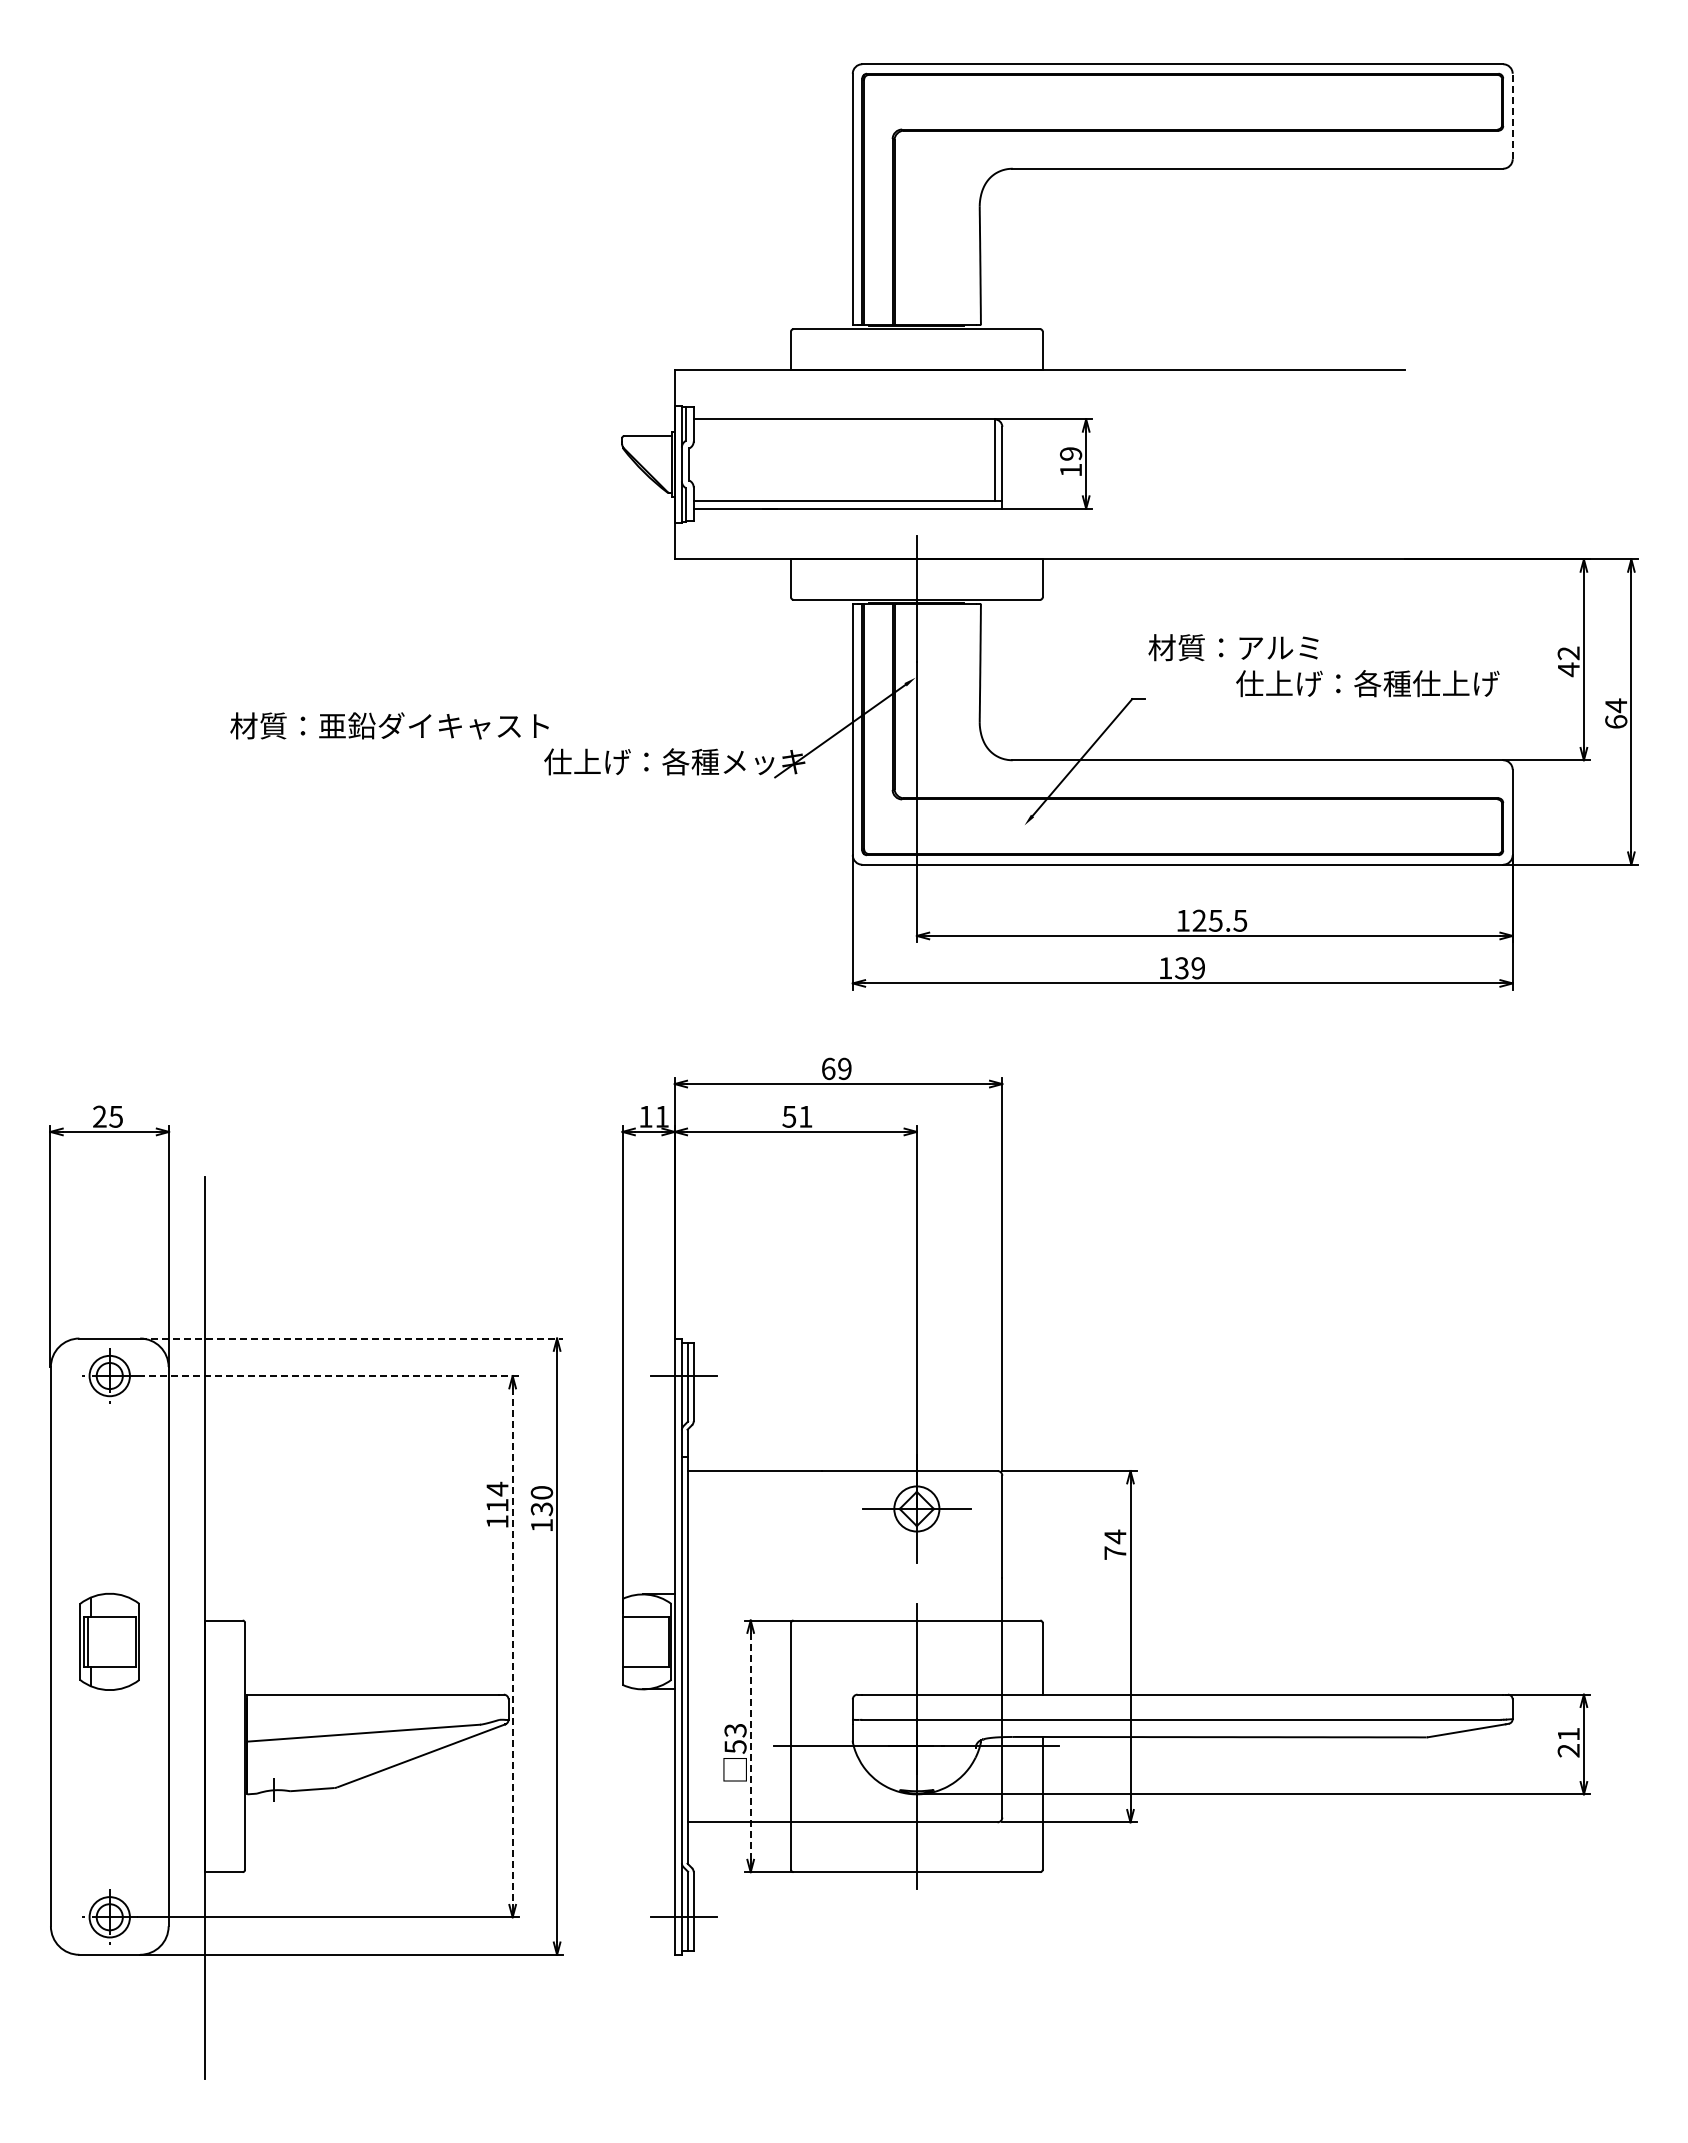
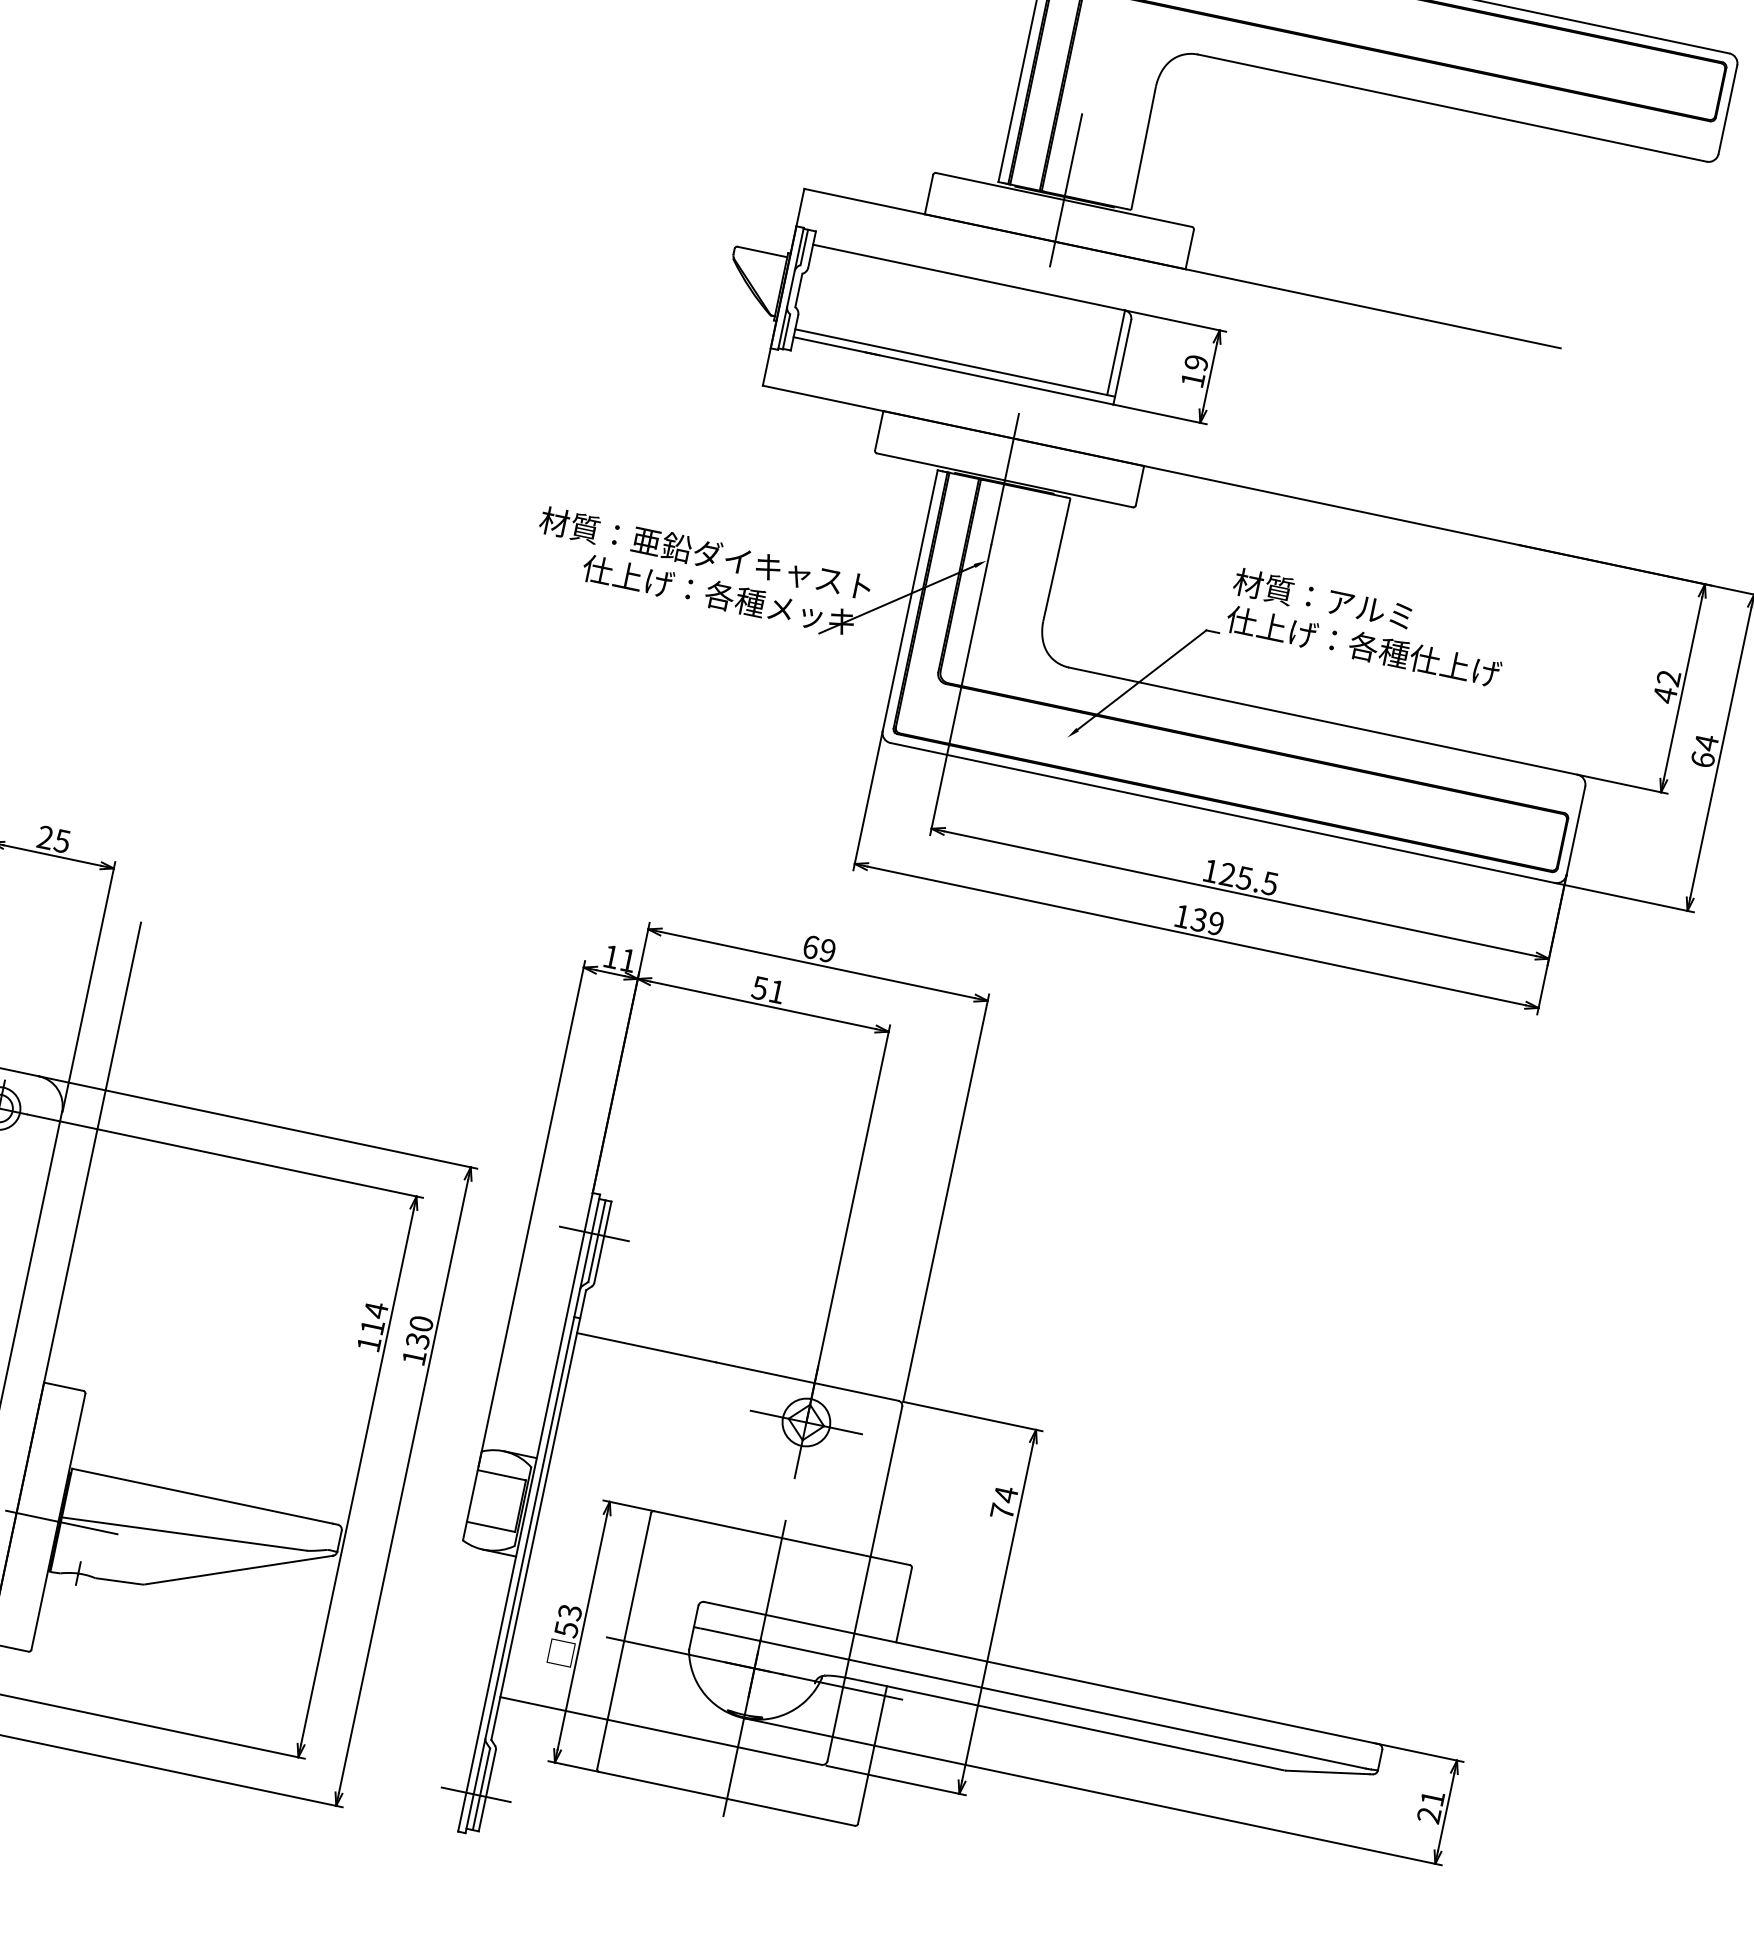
line: (1512, 116) -> (1727, 109), dashed -> solid
line: (916, 319) -> (1065, 189), added
text: (1367, 683) -> (1363, 646), moved
text: (389, 725) -> (705, 553), moved
line: (352, 1338) -> (258, 1122), dashed -> solid
line: (328, 1376) -> (225, 1156), dashed -> solid
line: (512, 1647) -> (357, 1477), dashed -> solid
line: (248, 1746) -> (61, 1522), added
line: (750, 1746) -> (582, 1632), dashed -> solid

